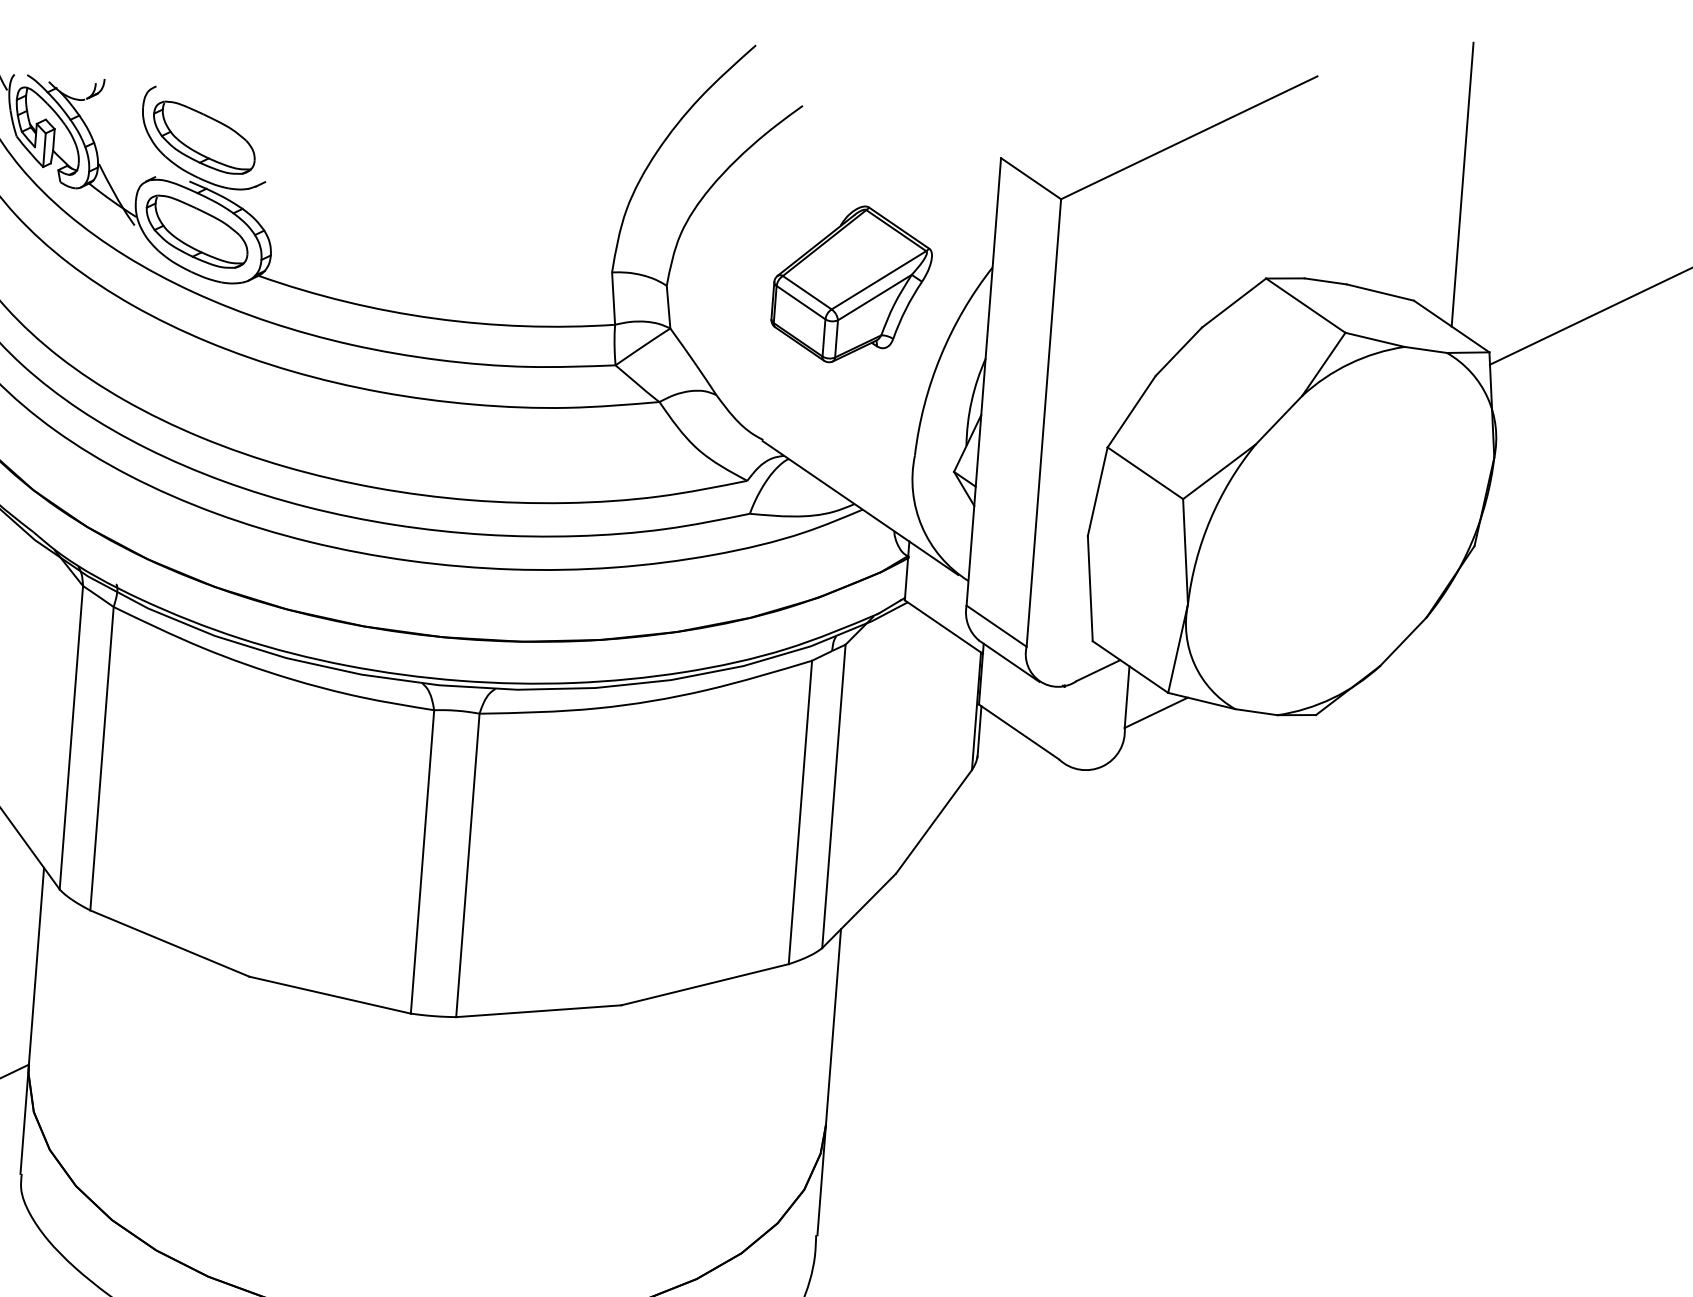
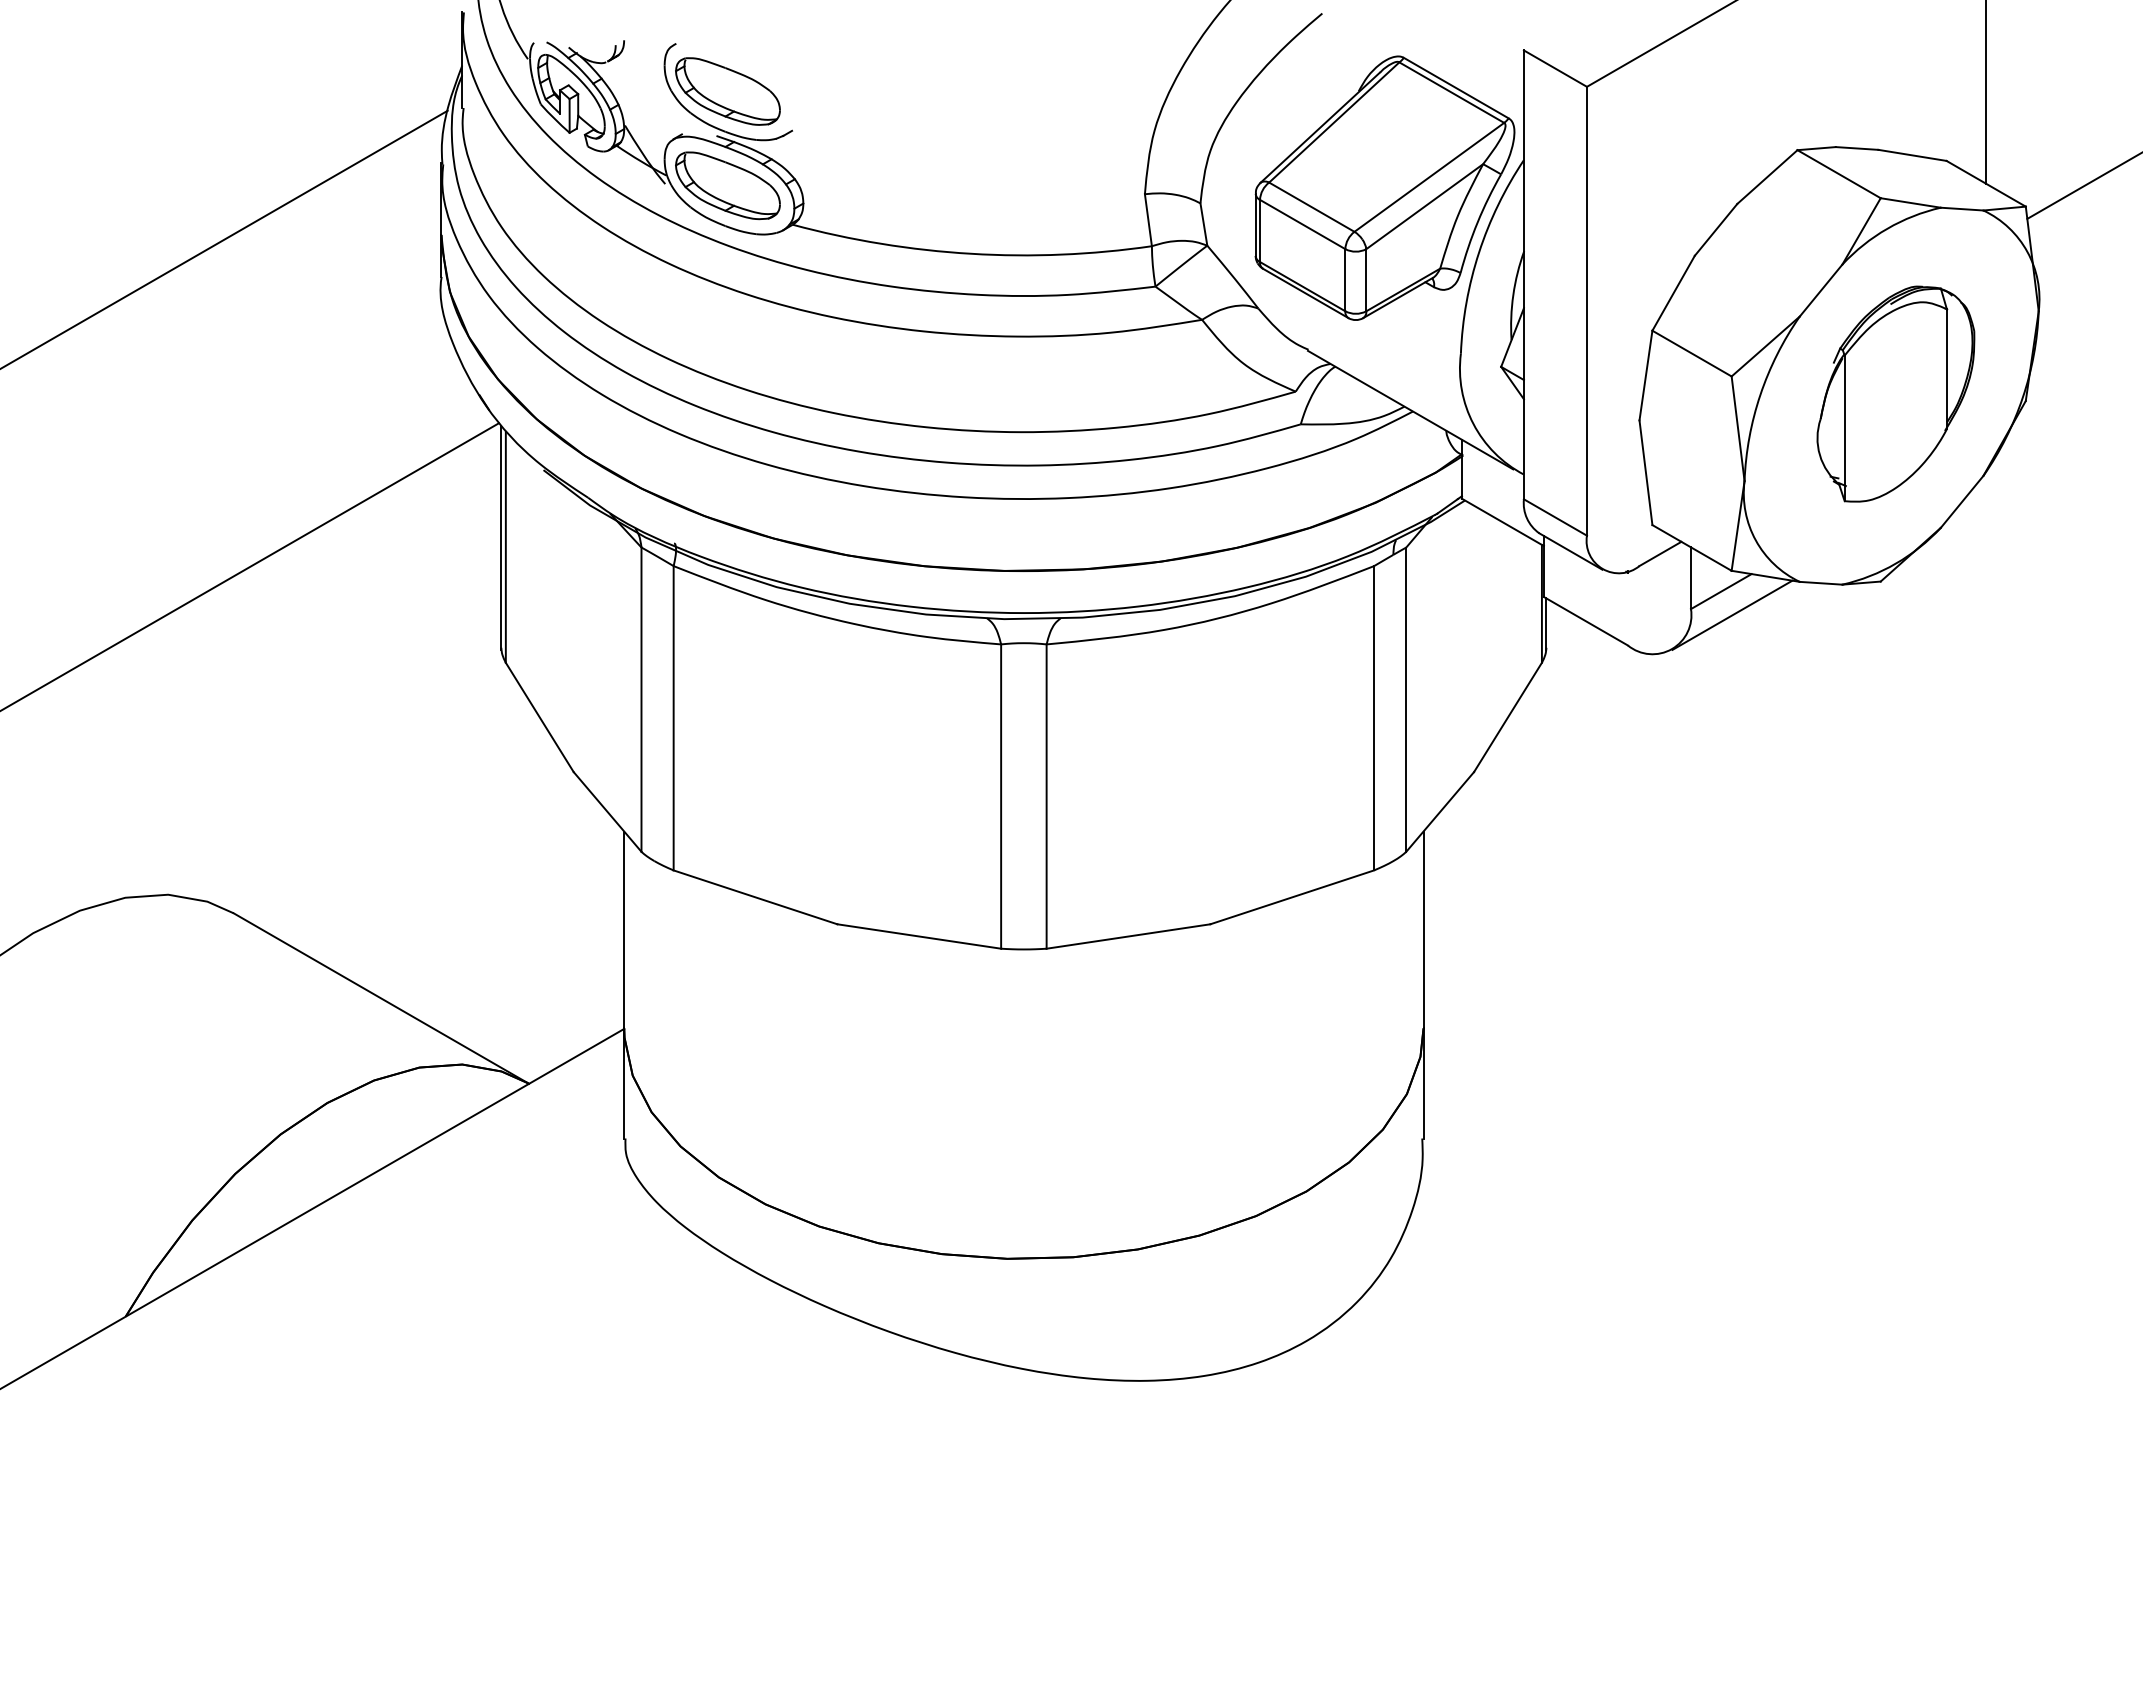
part: (851, 284) -> (1384, 187), size x1.67
part: (1345, 528) -> (1895, 393), added
line: (1165, 736) -> (1732, 614), added

